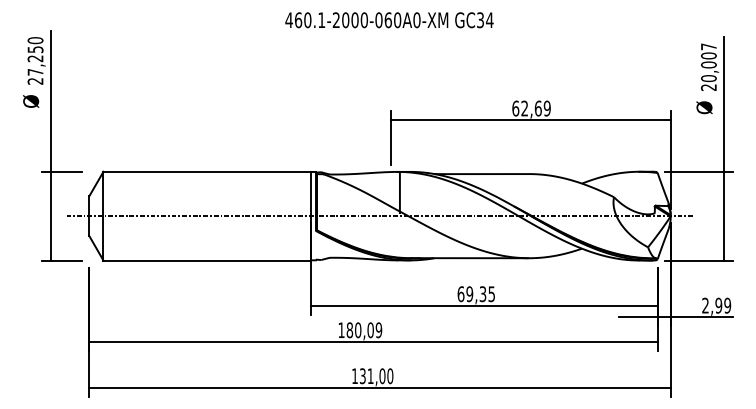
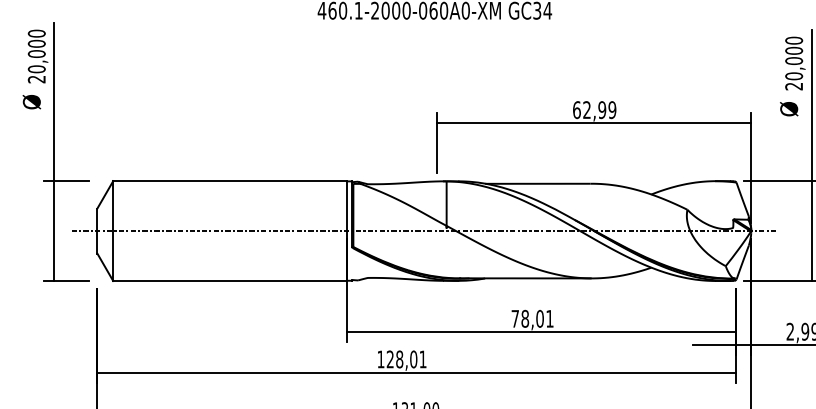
text: (708, 46) -> (793, 40), 20,007 -> 20,000
text: (35, 60) -> (36, 56), 27,250 -> 20,000
text: (537, 108) -> (601, 110), 62,69 -> 62,99
text: (475, 294) -> (531, 319), 69,35 -> 78,01
text: (364, 330) -> (406, 359), 180,09 -> 128,01

